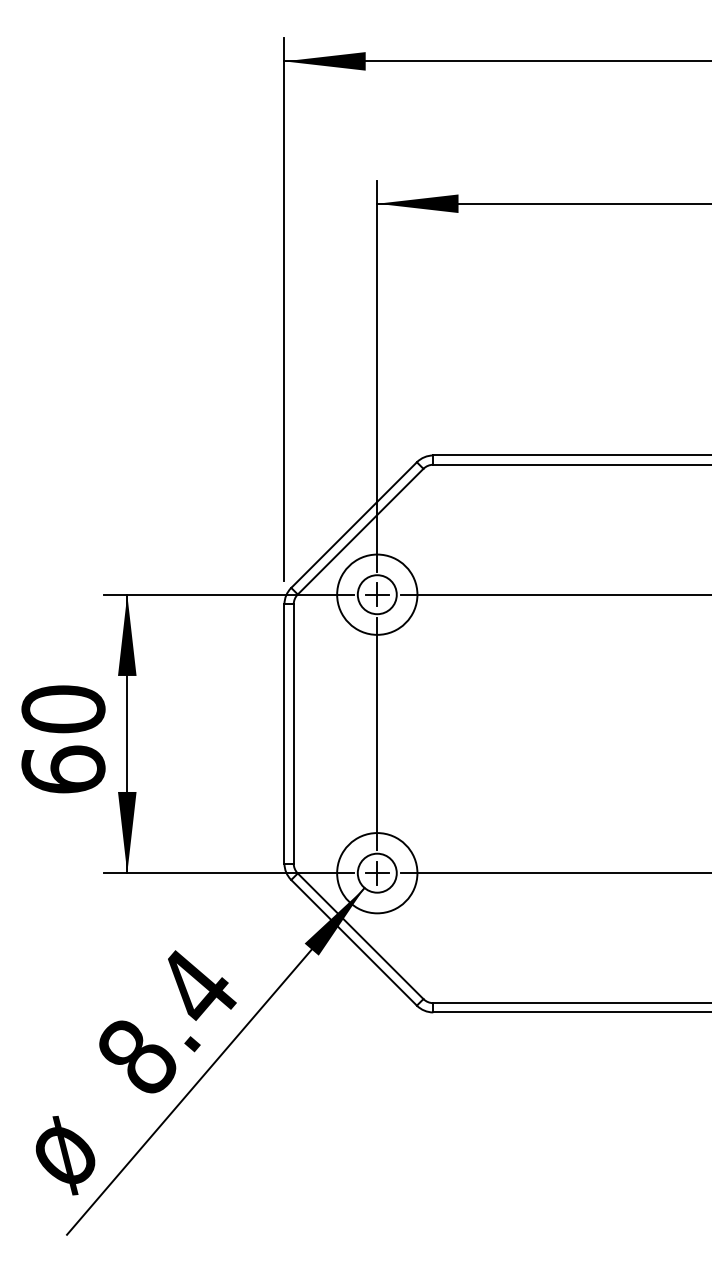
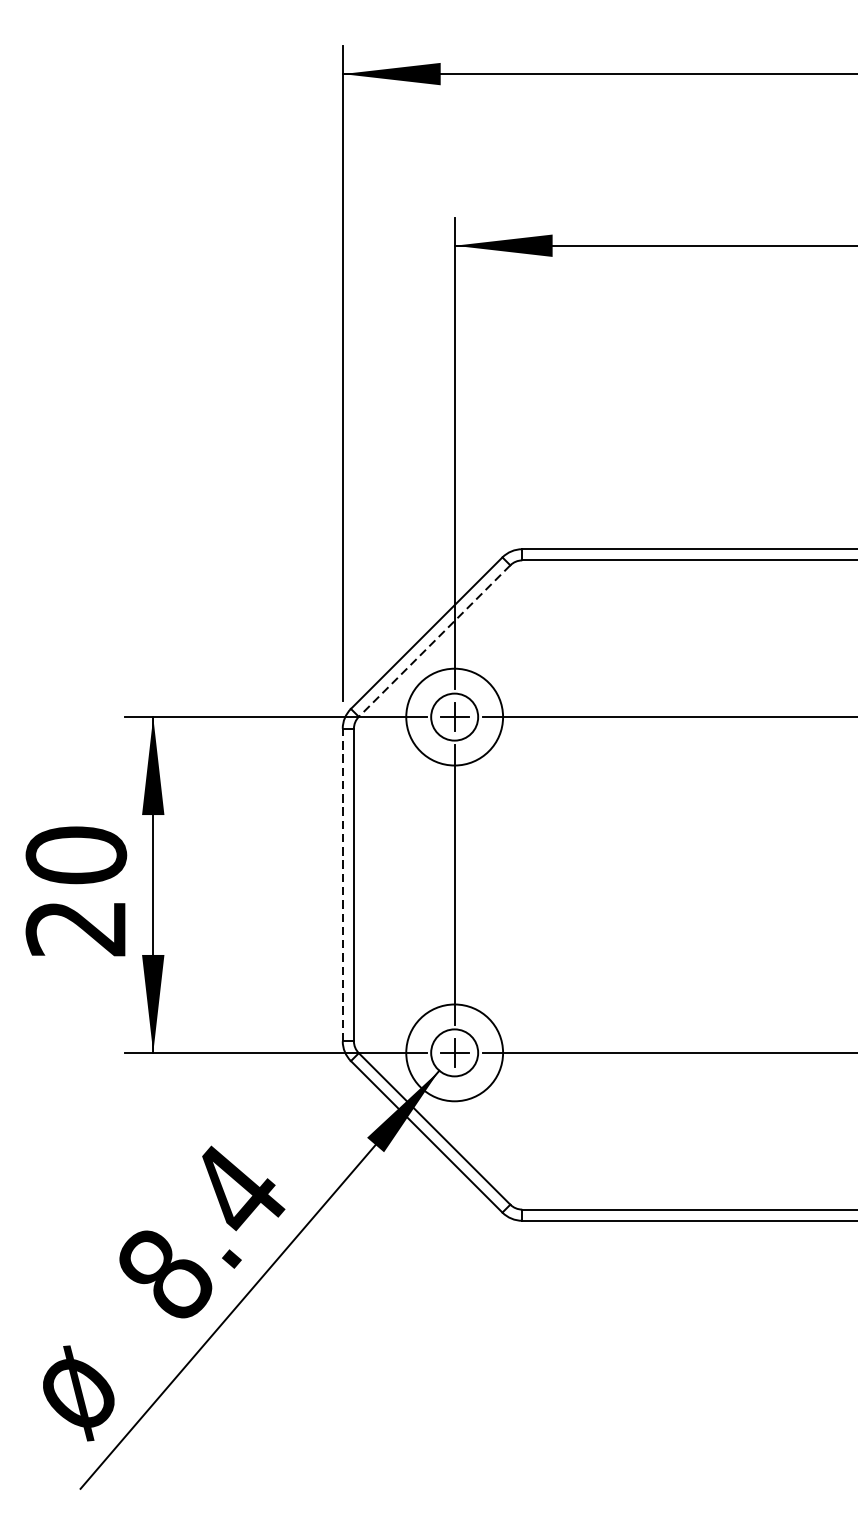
line: (360, 531) -> (434, 640), solid -> dashed
line: (284, 733) -> (342, 884), solid -> dashed
text: (63, 769) -> (76, 927), 60 -> 20

